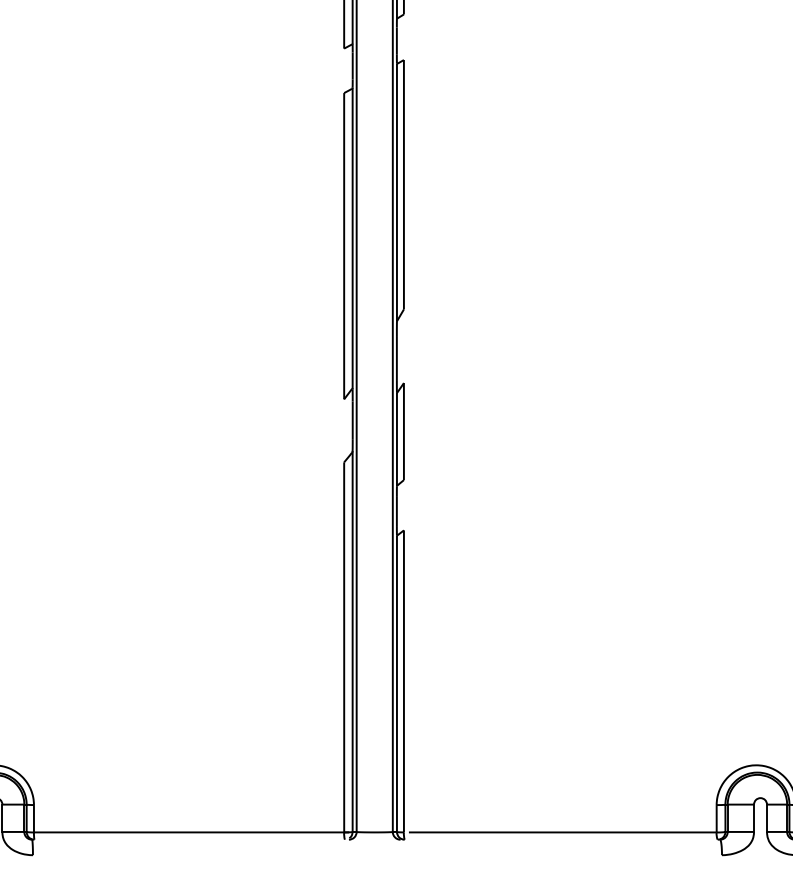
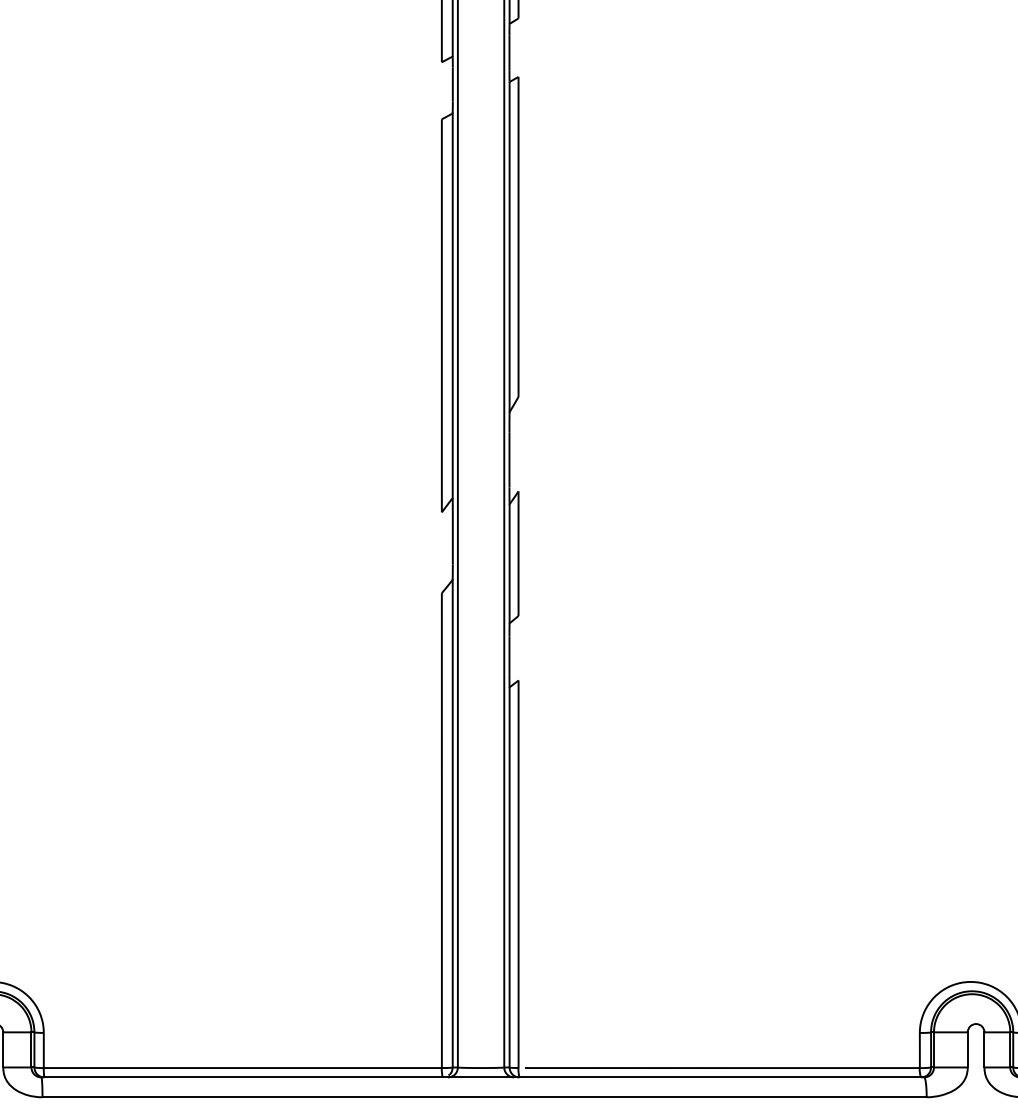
line: (375, 839) -> (482, 1077), added
line: (377, 855) -> (484, 1097), added

